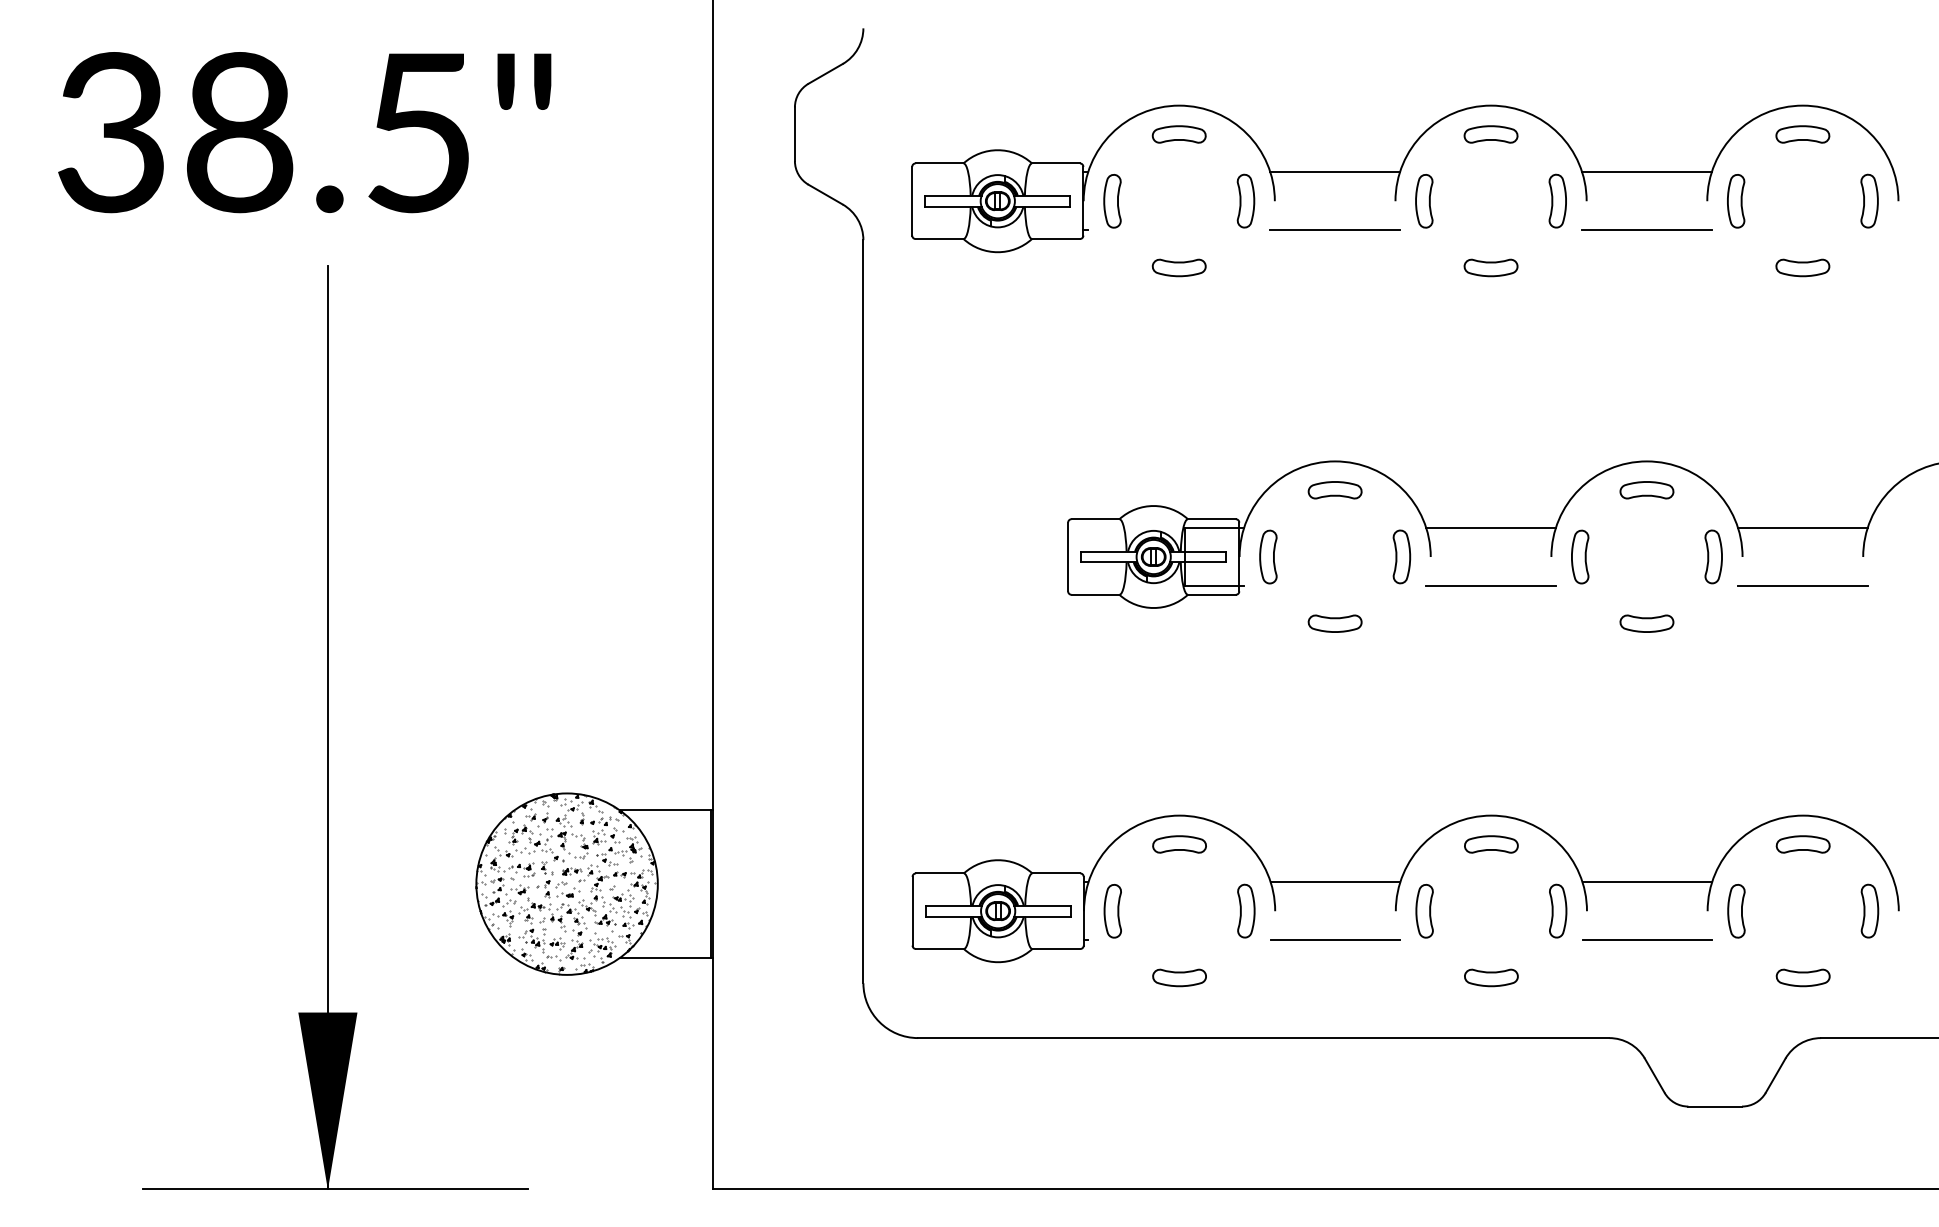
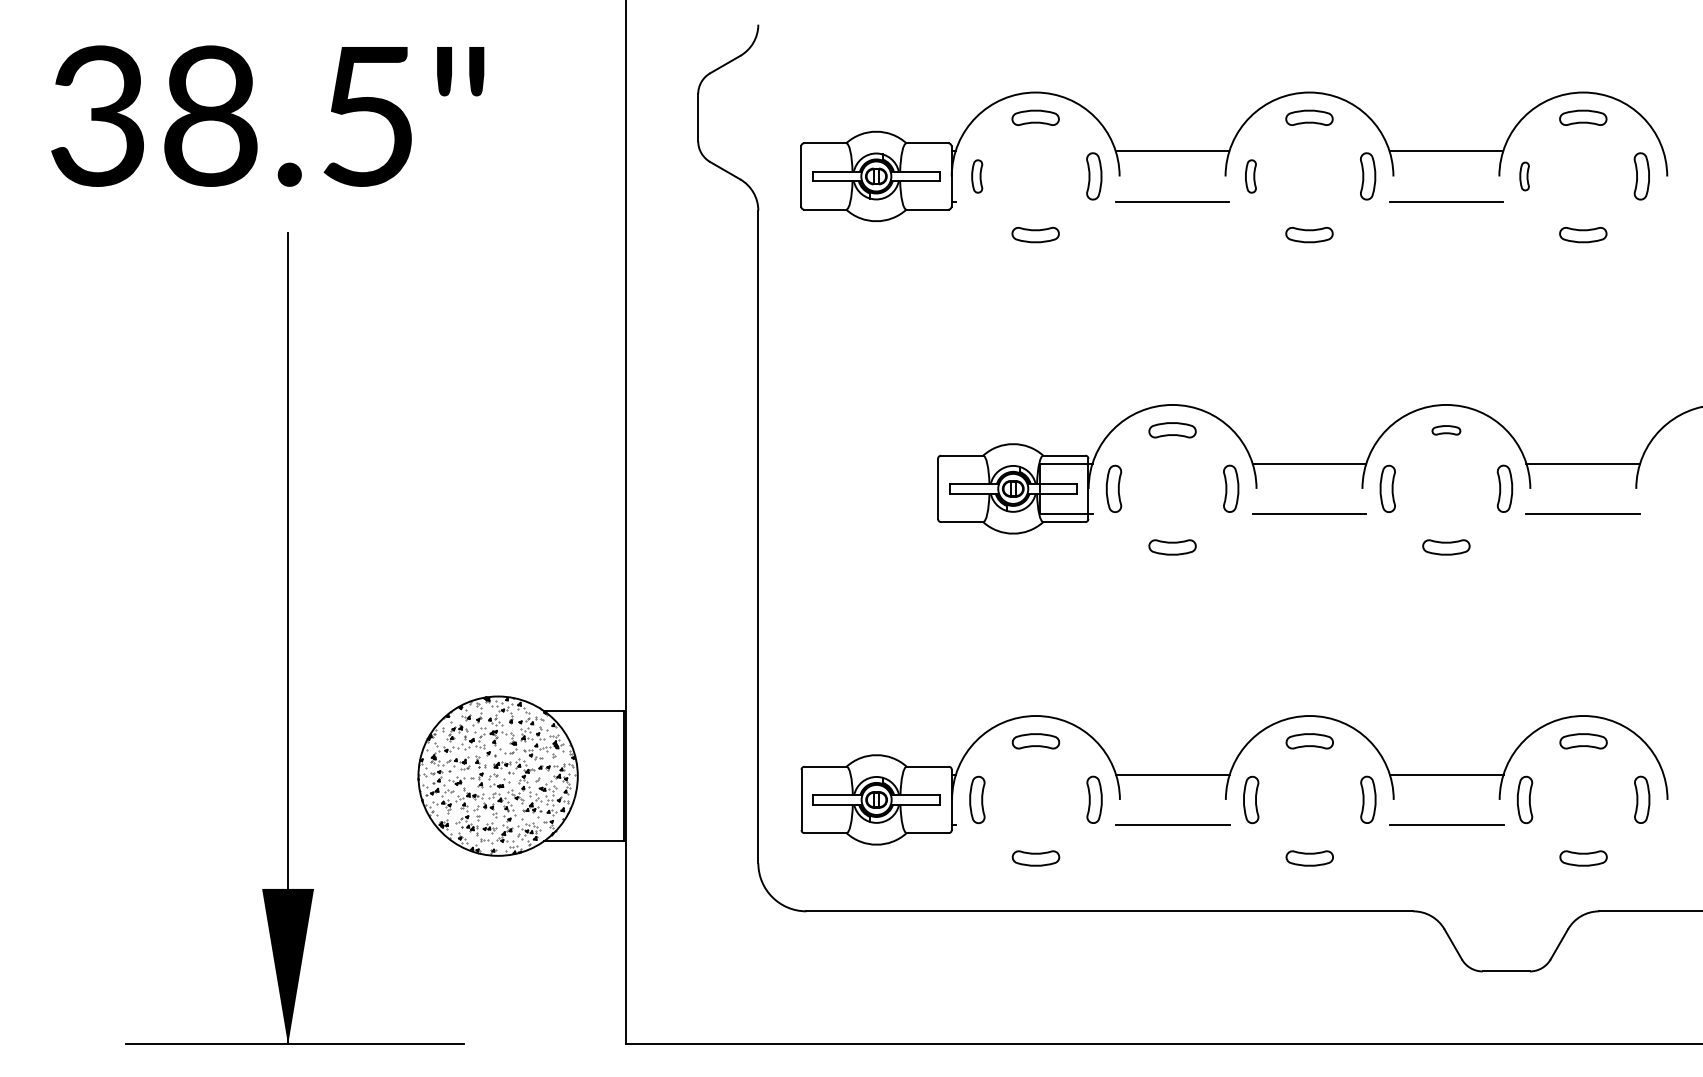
part: (1112, 201) -> (977, 176), size x0.7
part: (1423, 201) -> (1250, 176), size x0.7
part: (1735, 201) -> (1524, 176), size x0.6
part: (1647, 490) -> (1446, 430), size x0.6

